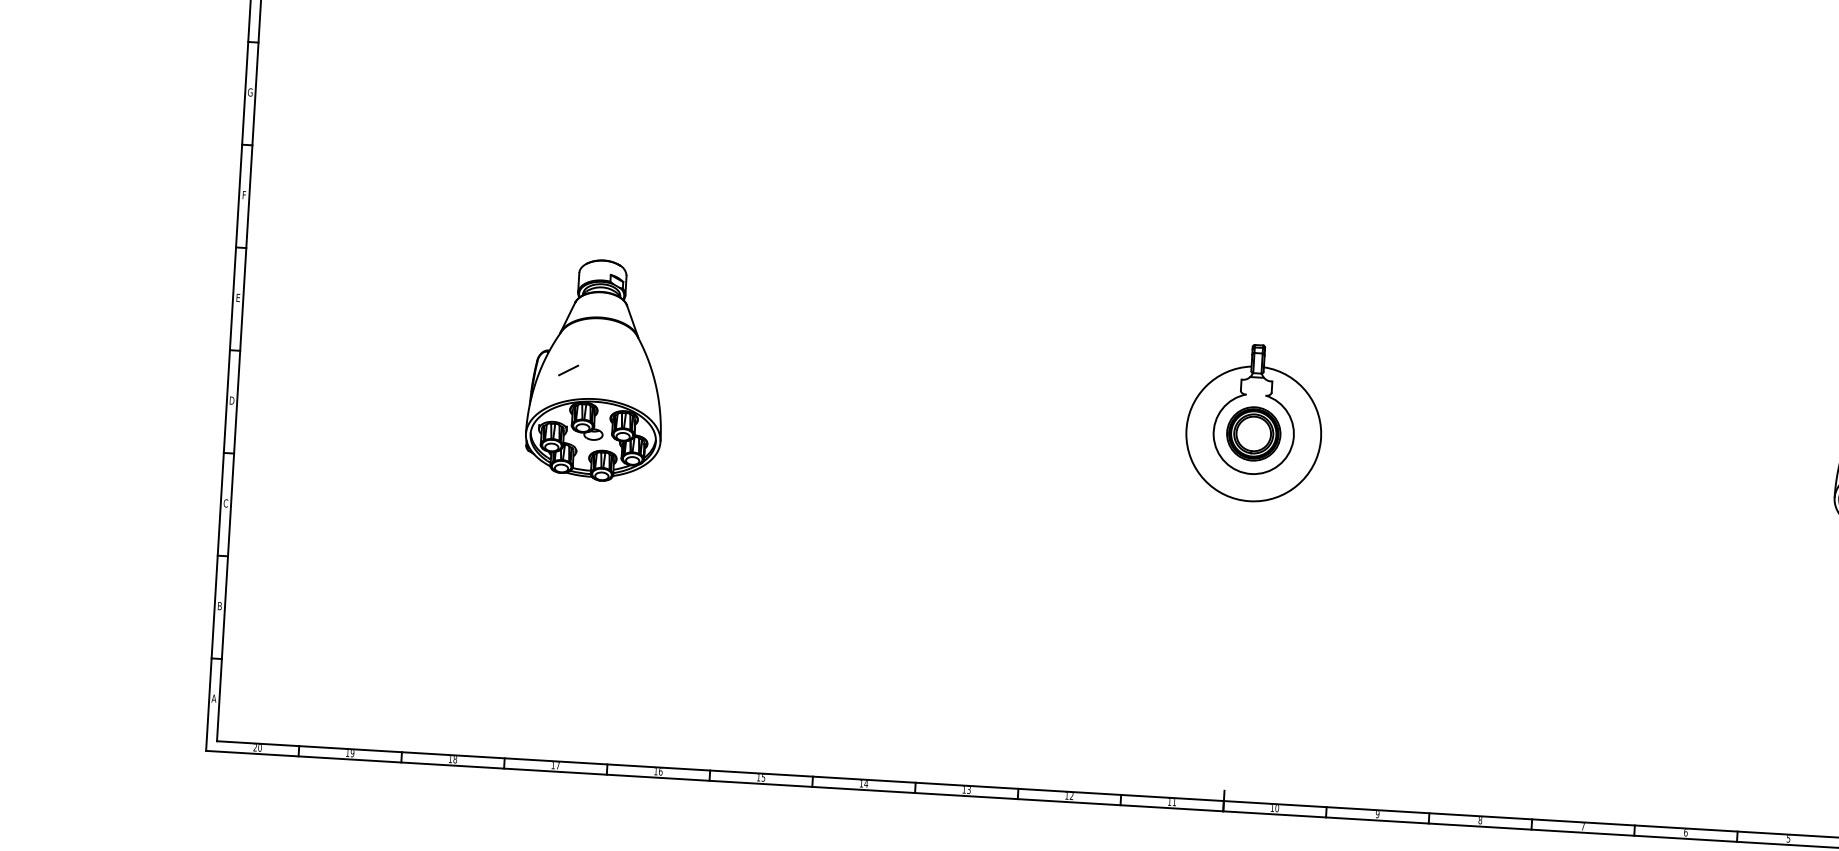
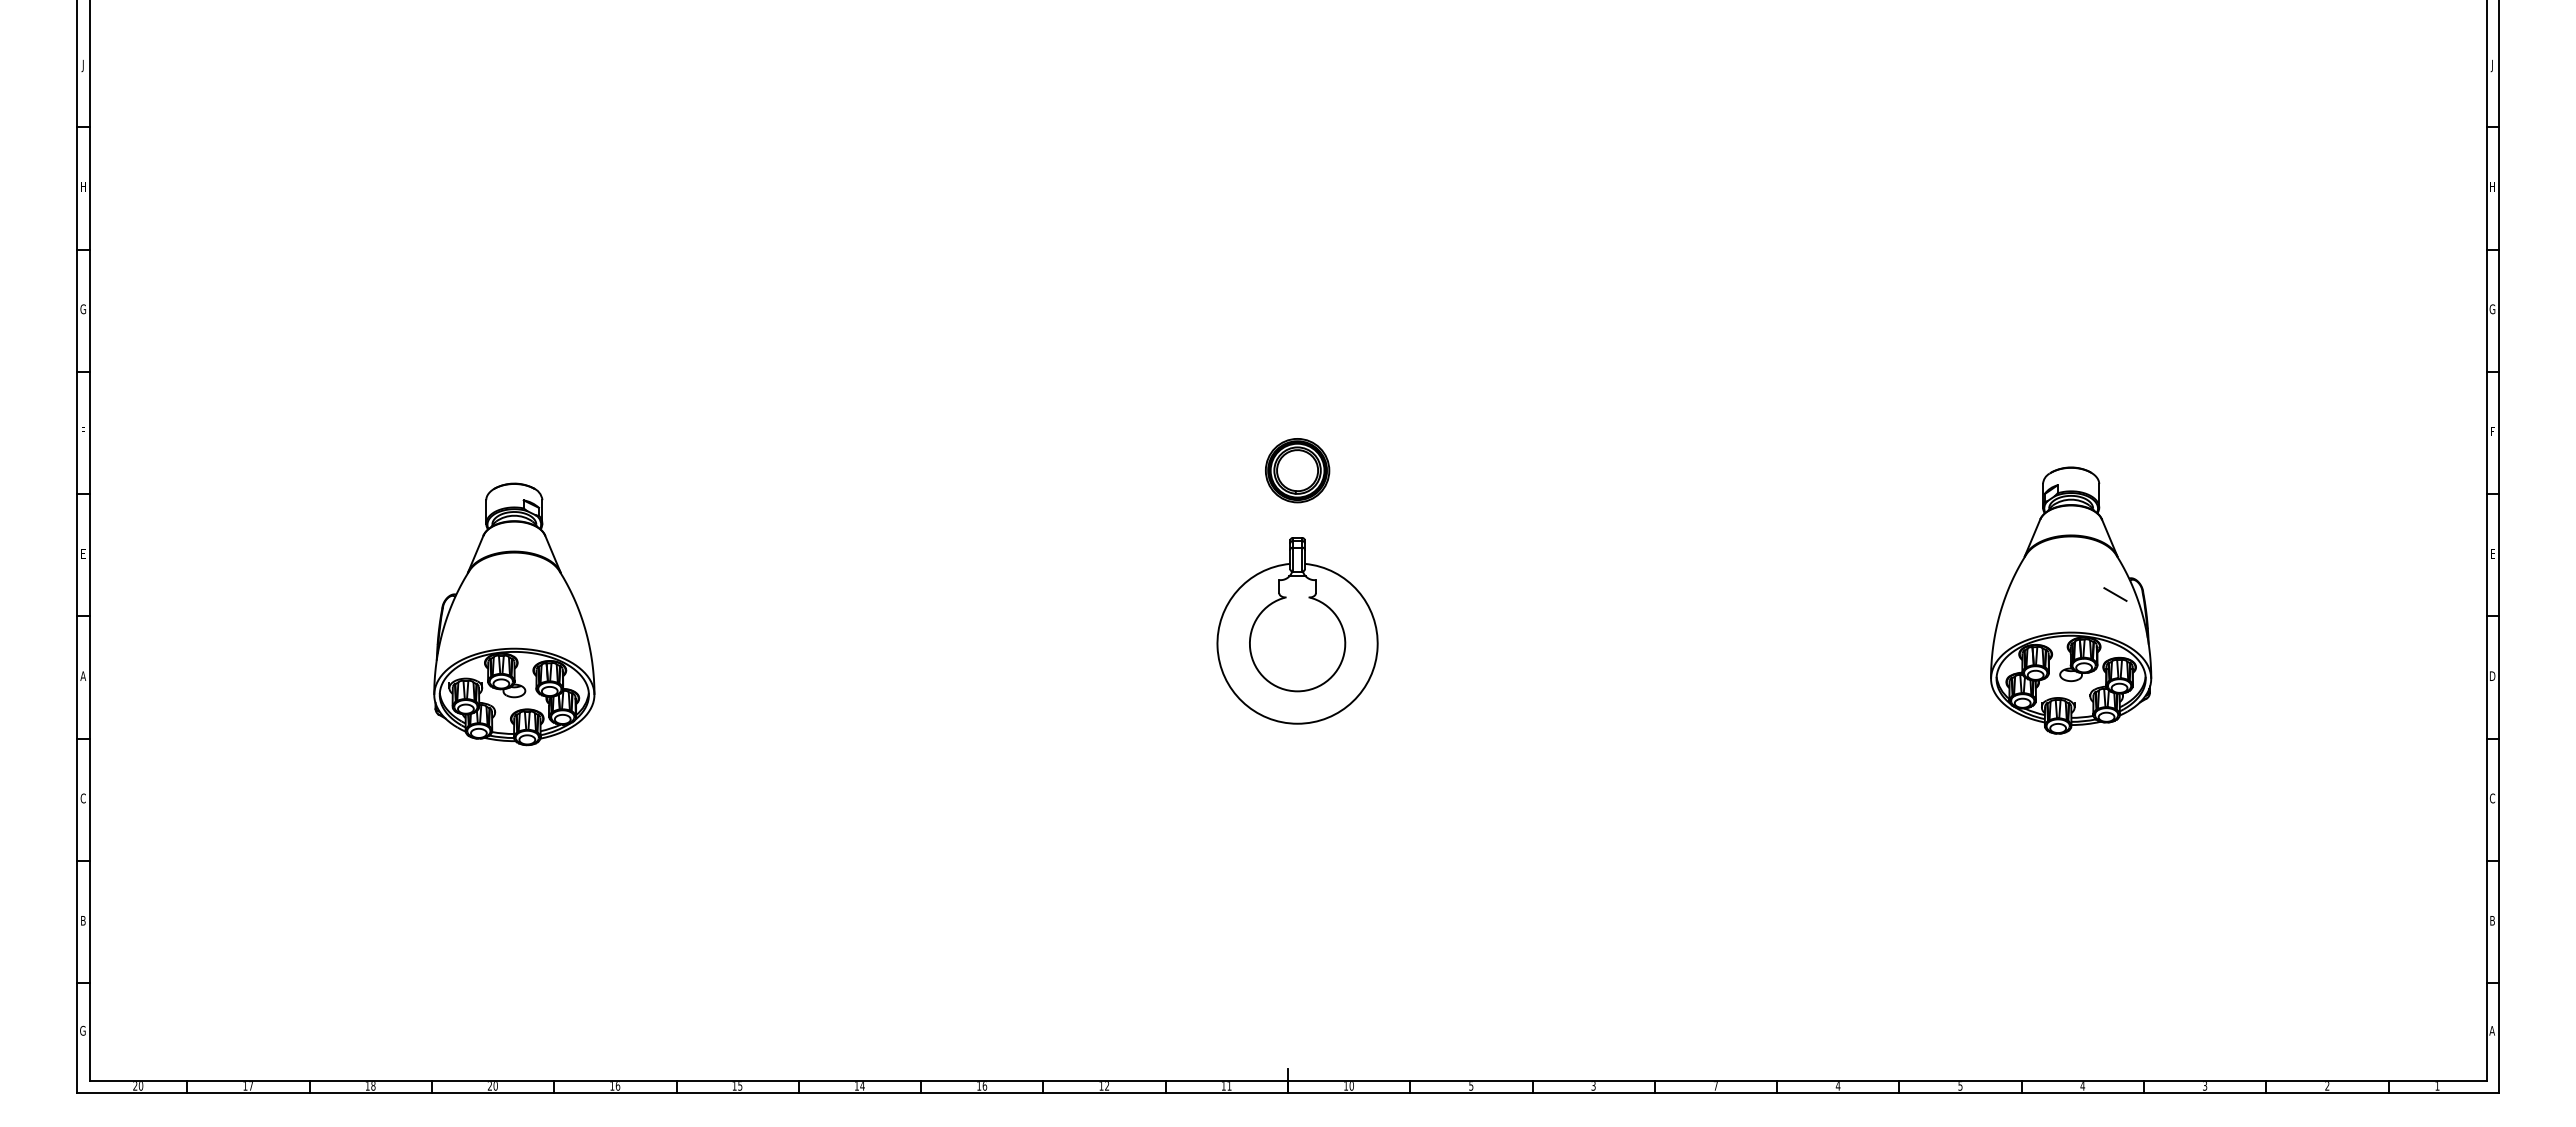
line: (568, 370) -> (480, 616), removed
text: (232, 400) -> (83, 675), D -> A
part: (1253, 433) -> (1297, 470), moved
text: (213, 698) -> (82, 1030), A -> G
text: (352, 753) -> (250, 1086), 19 -> 17
text: (555, 765) -> (492, 1086), 17 -> 20
text: (968, 790) -> (984, 1086), 13 -> 16
text: (1377, 814) -> (1471, 1086), 9 -> 5
text: (1480, 820) -> (1593, 1086), 8 -> 3
text: (1685, 832) -> (1837, 1086), 6 -> 4

